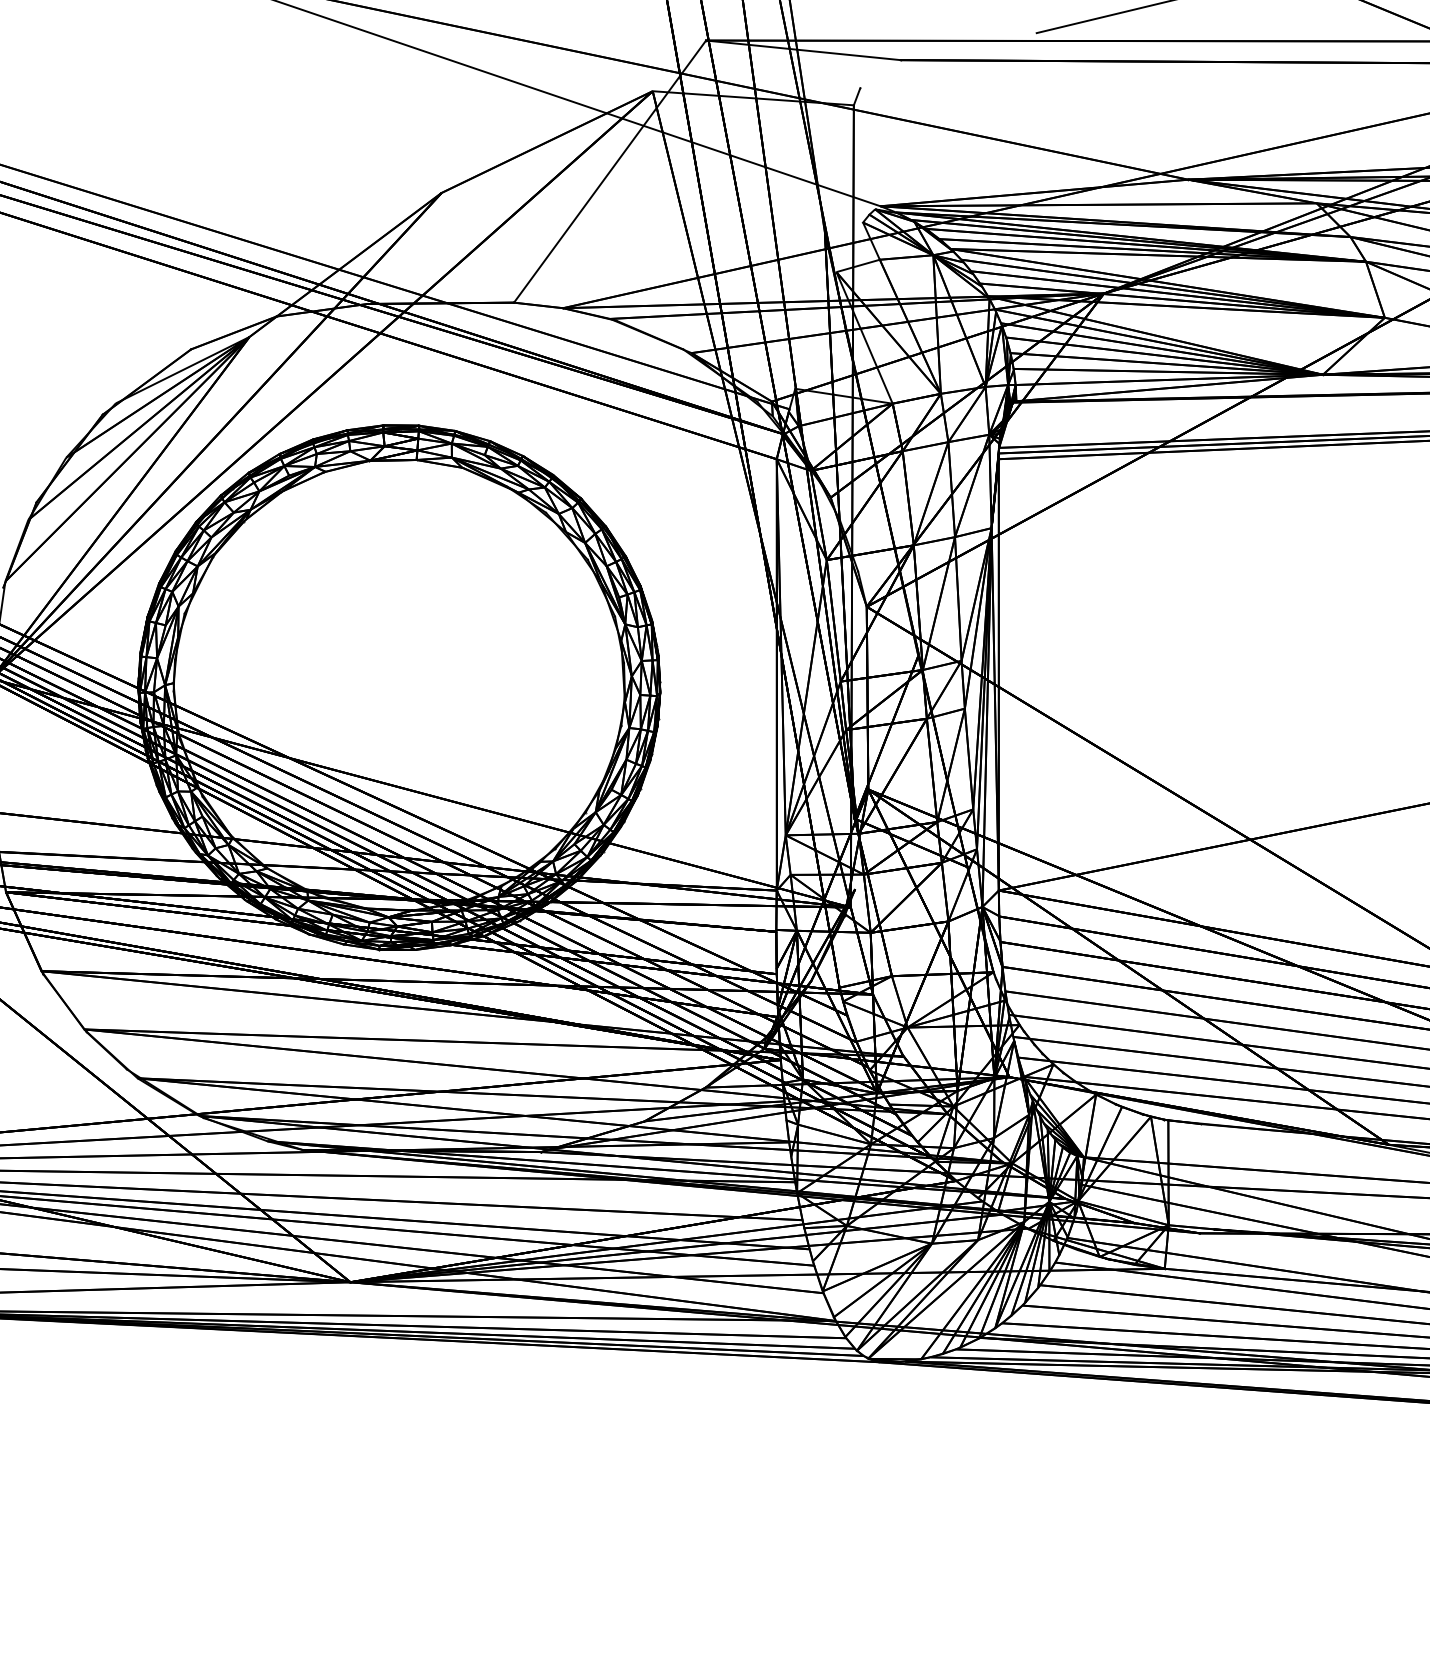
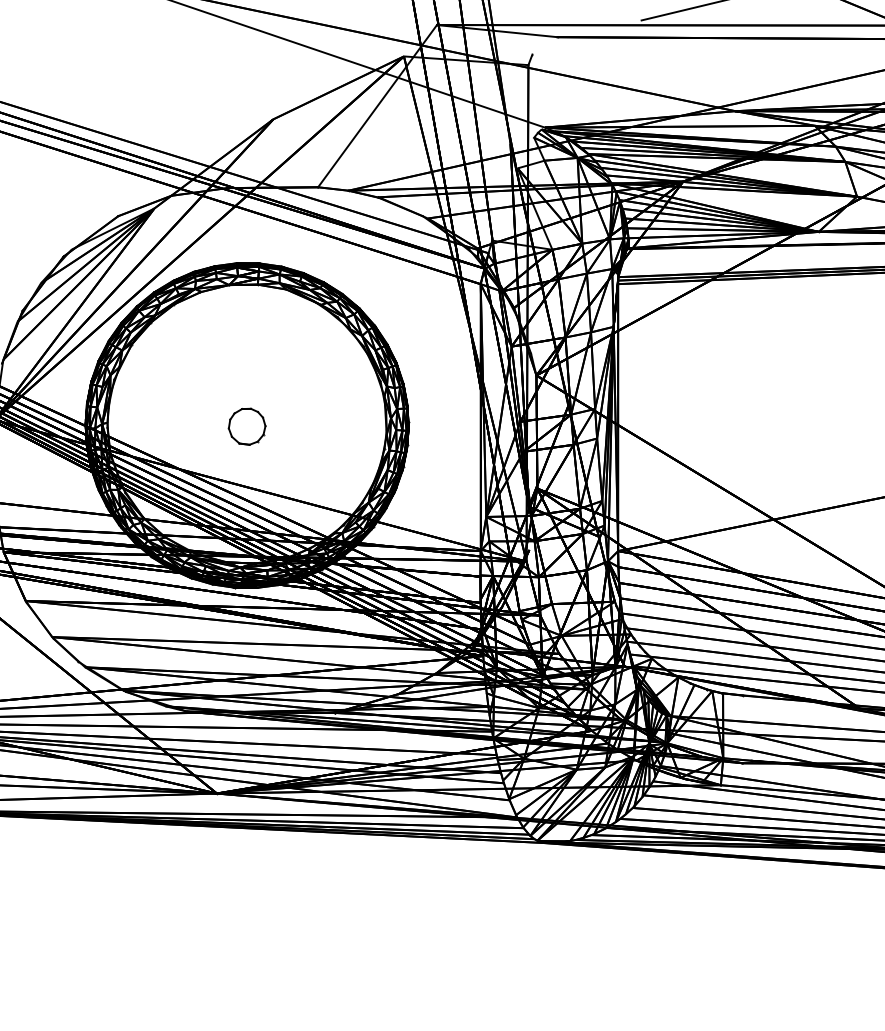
part: (398, 689) -> (246, 426), added

